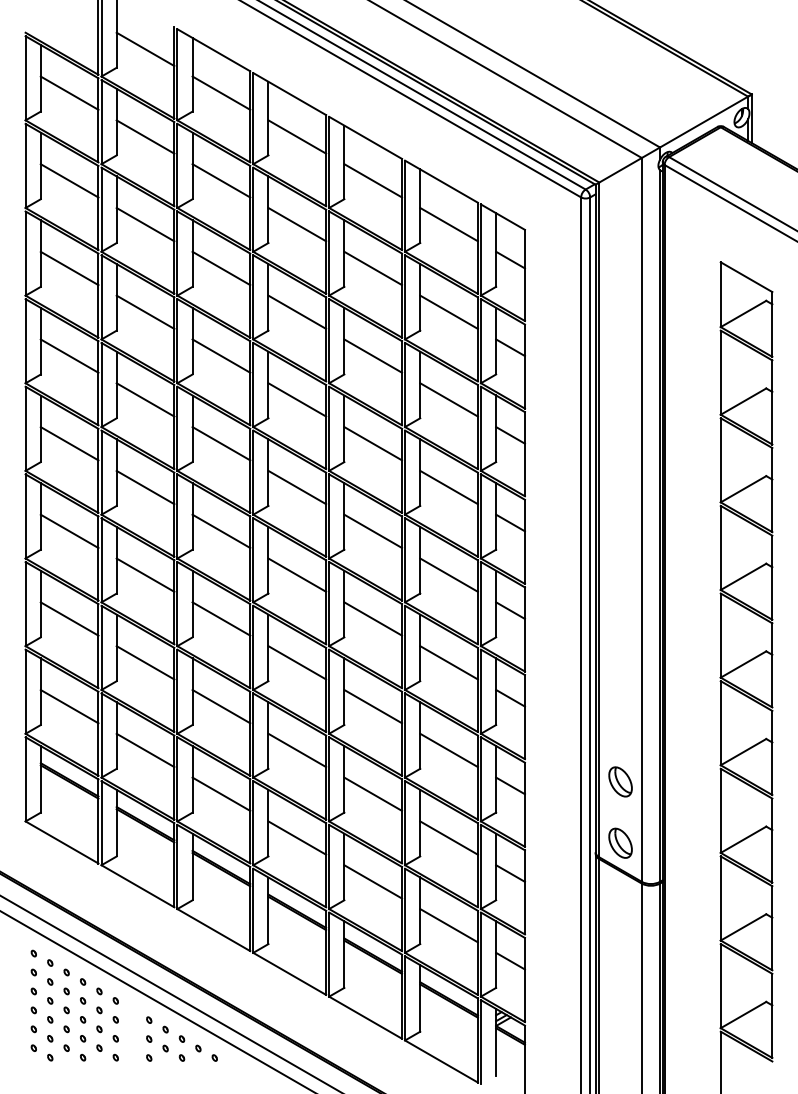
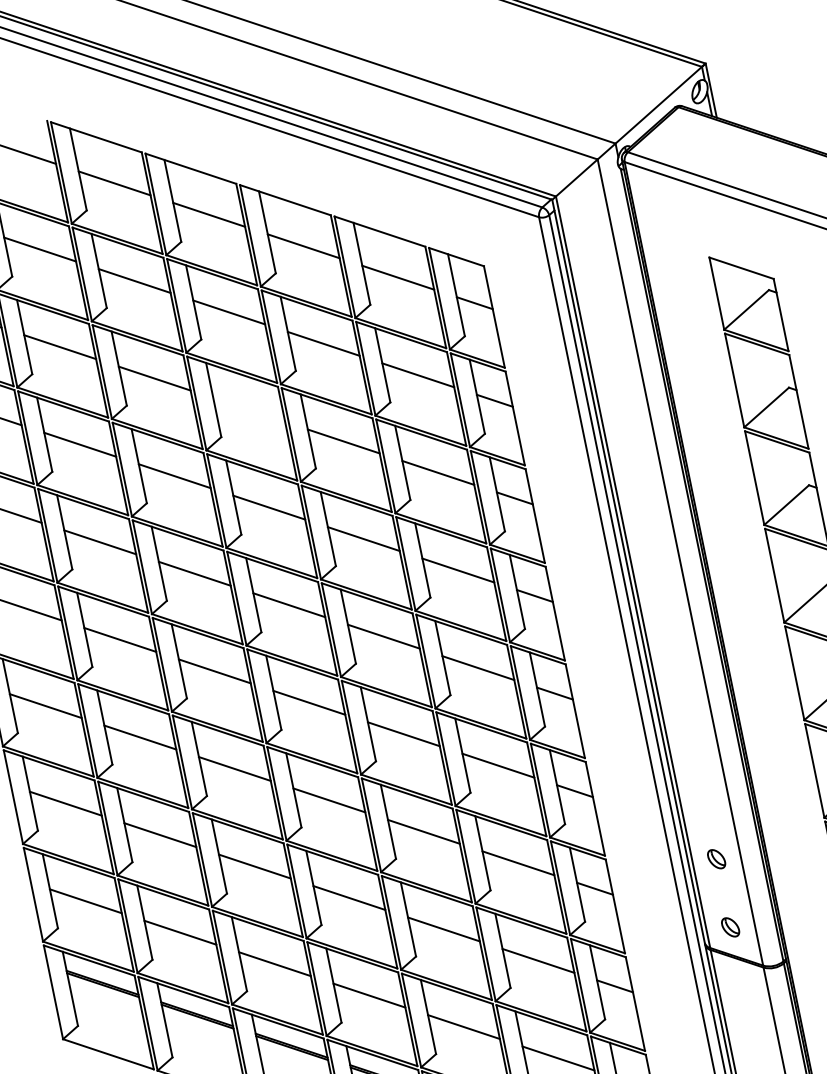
line: (297, 311) -> (249, 409), removed
part: (620, 781) -> (716, 858), size x0.6
part: (620, 842) -> (730, 926), size x0.6

